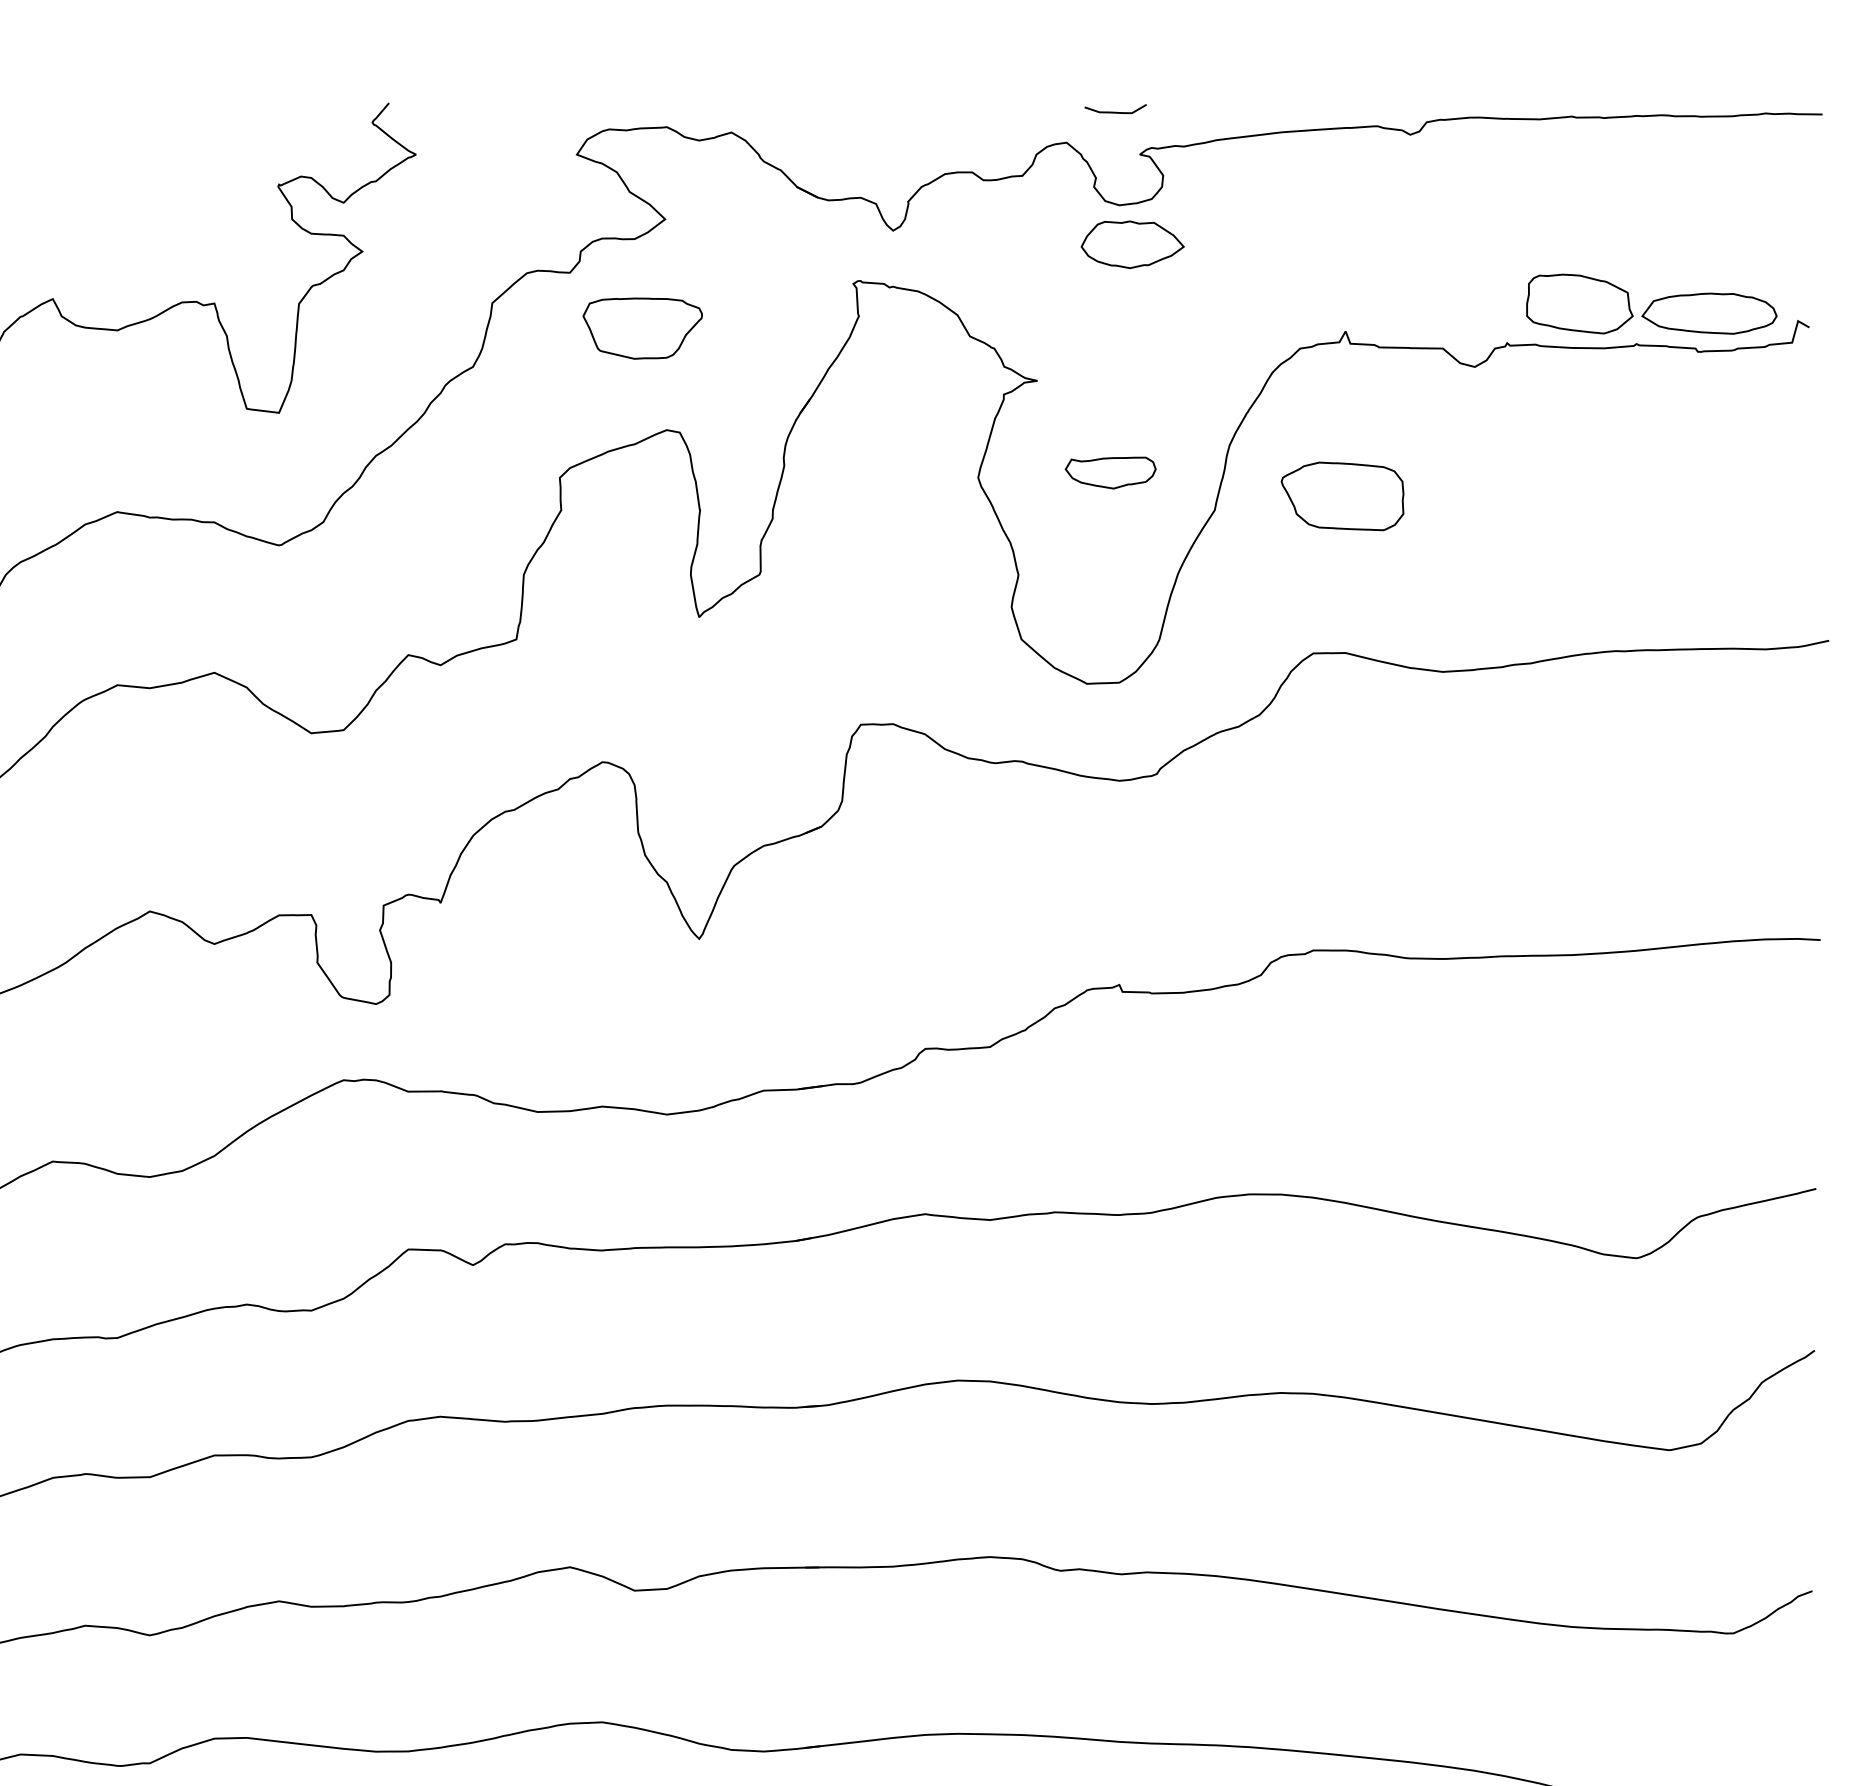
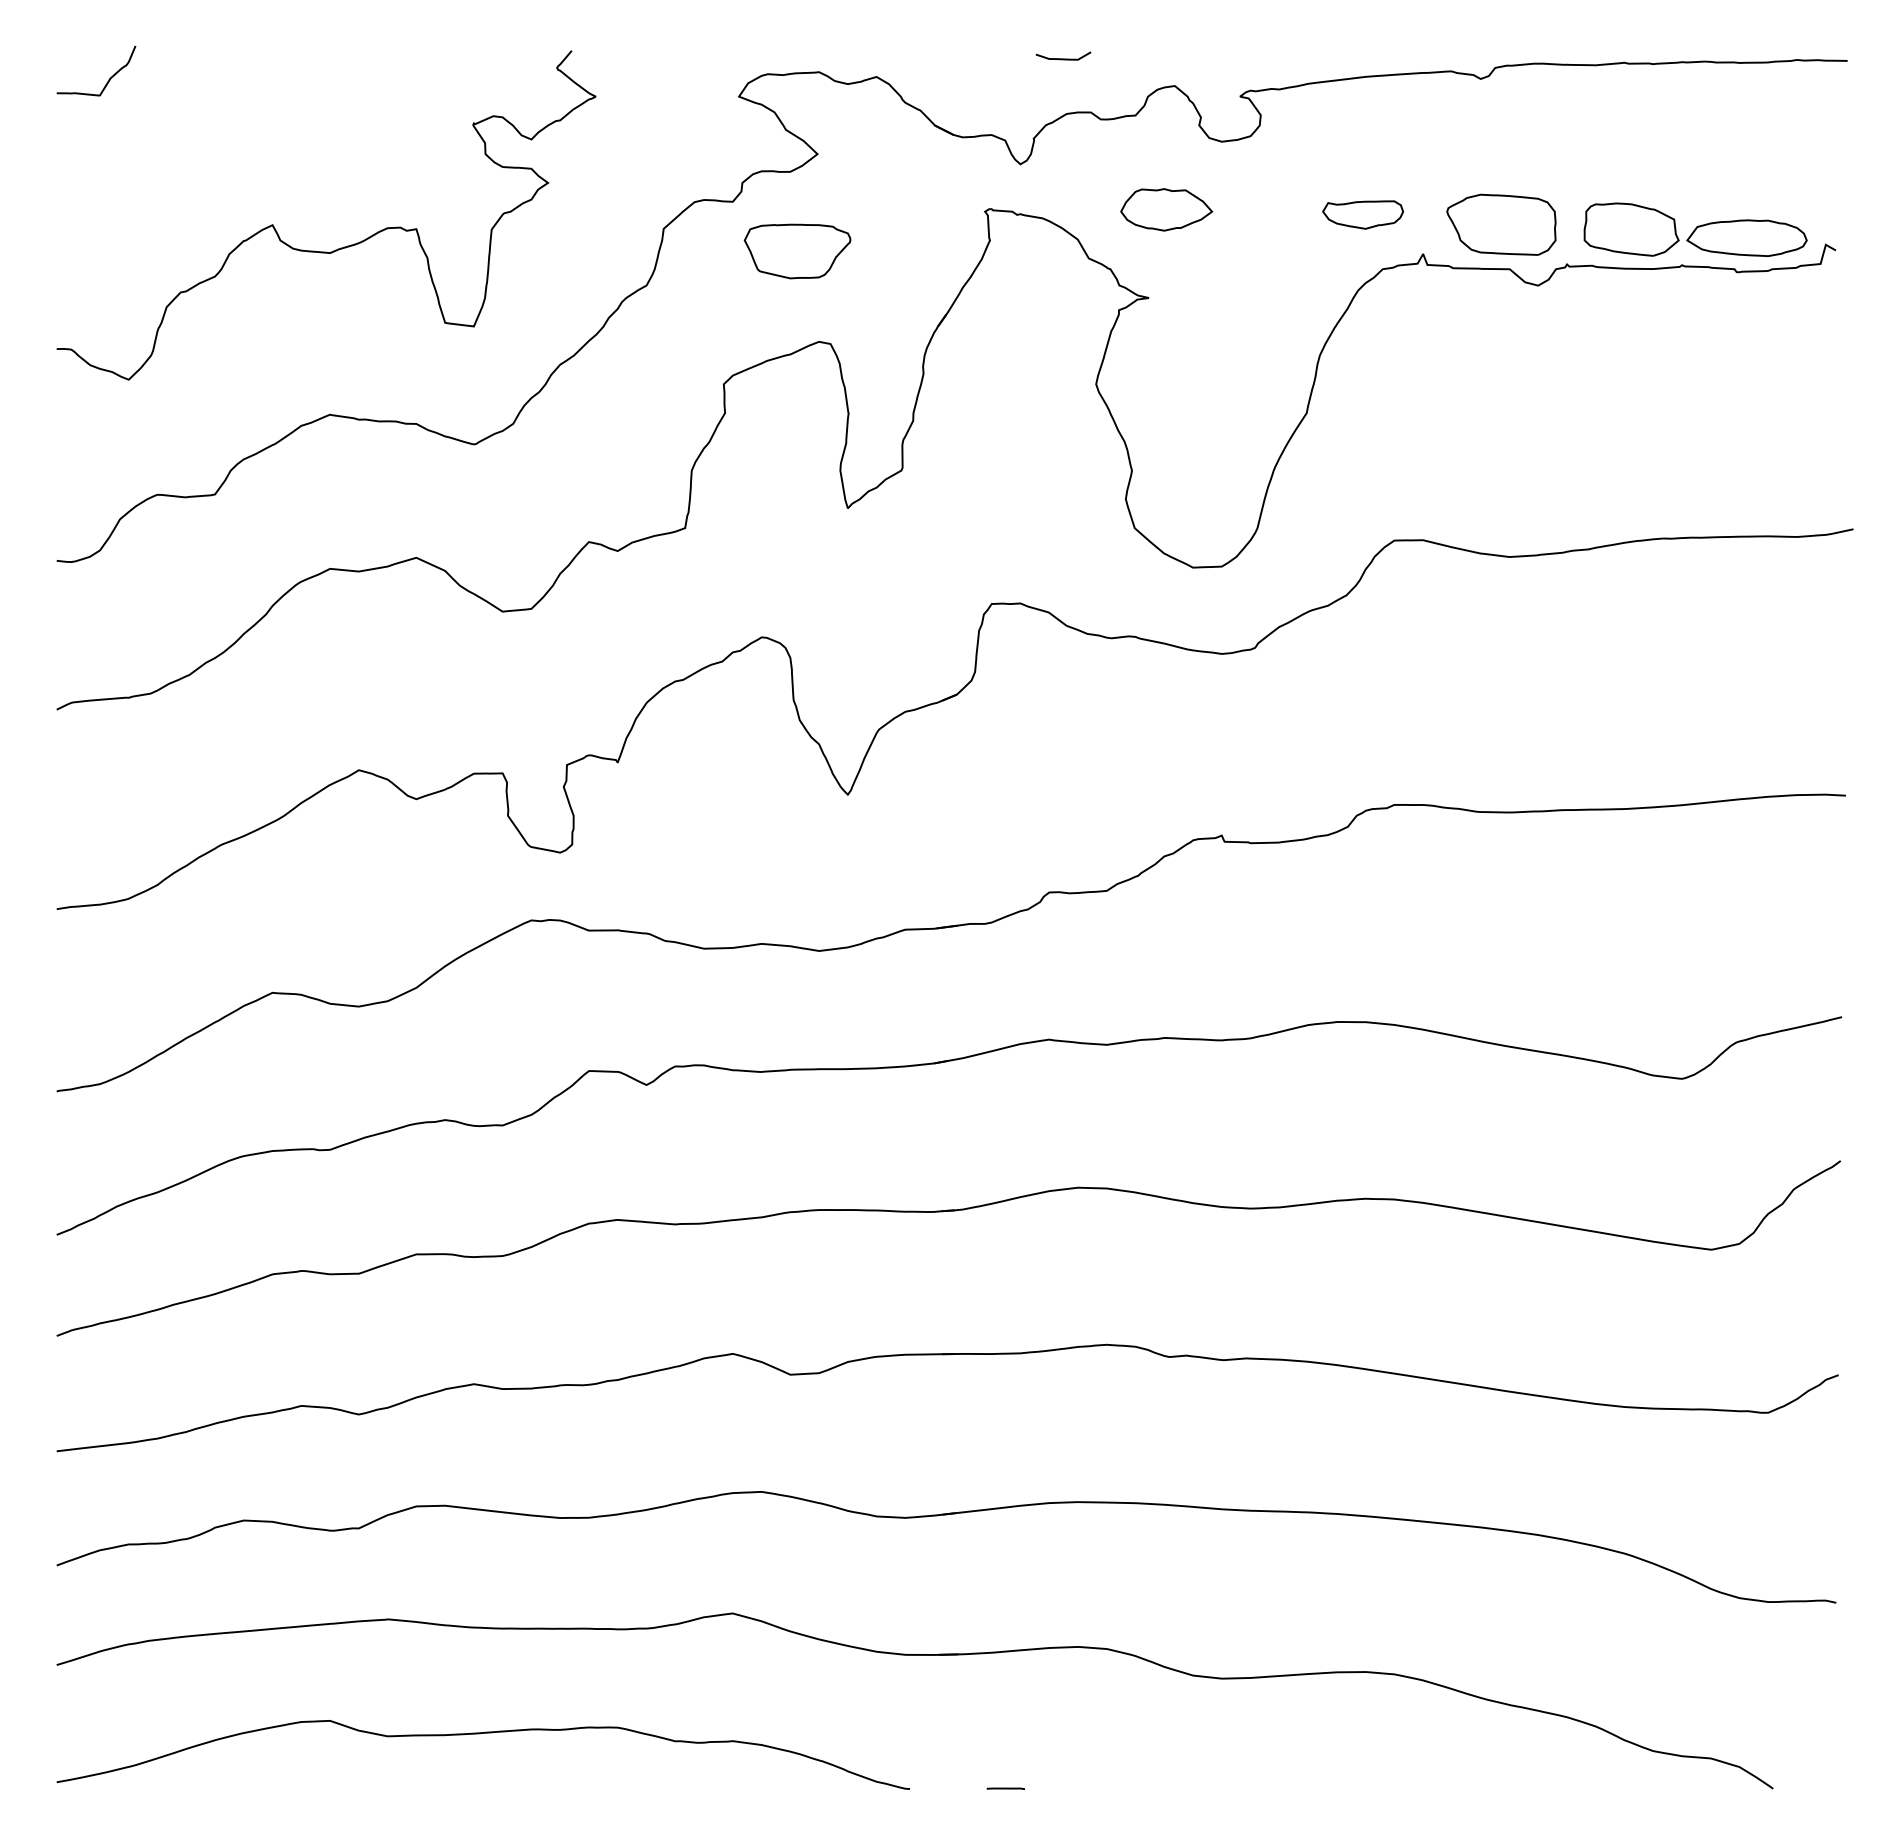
curve: (1115, 111) -> (1063, 58), moved
part: (1132, 244) -> (1166, 209), moved
part: (1110, 472) -> (1362, 214), moved
part: (1342, 496) -> (1501, 224), moved

